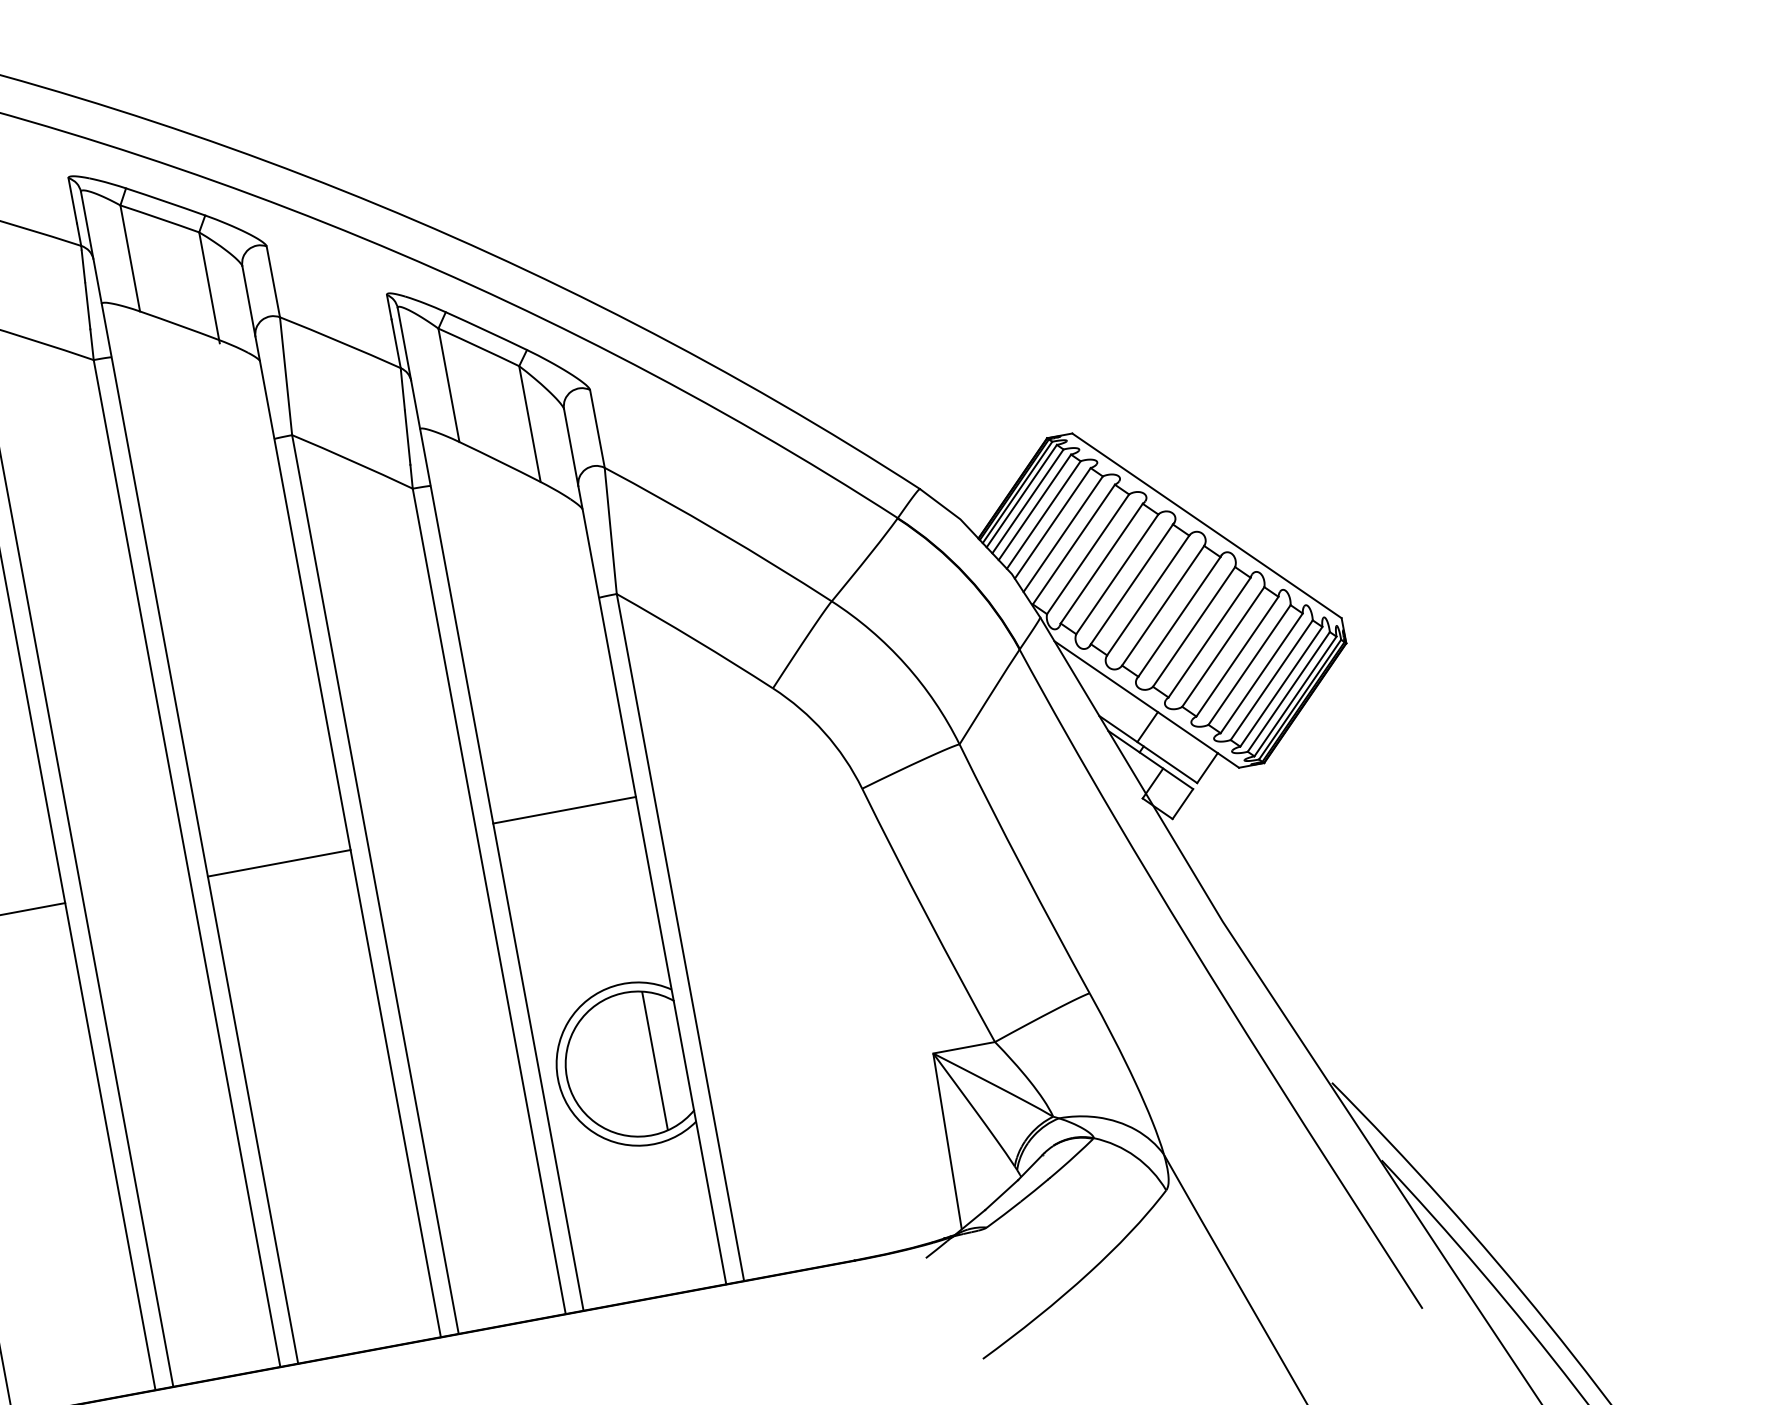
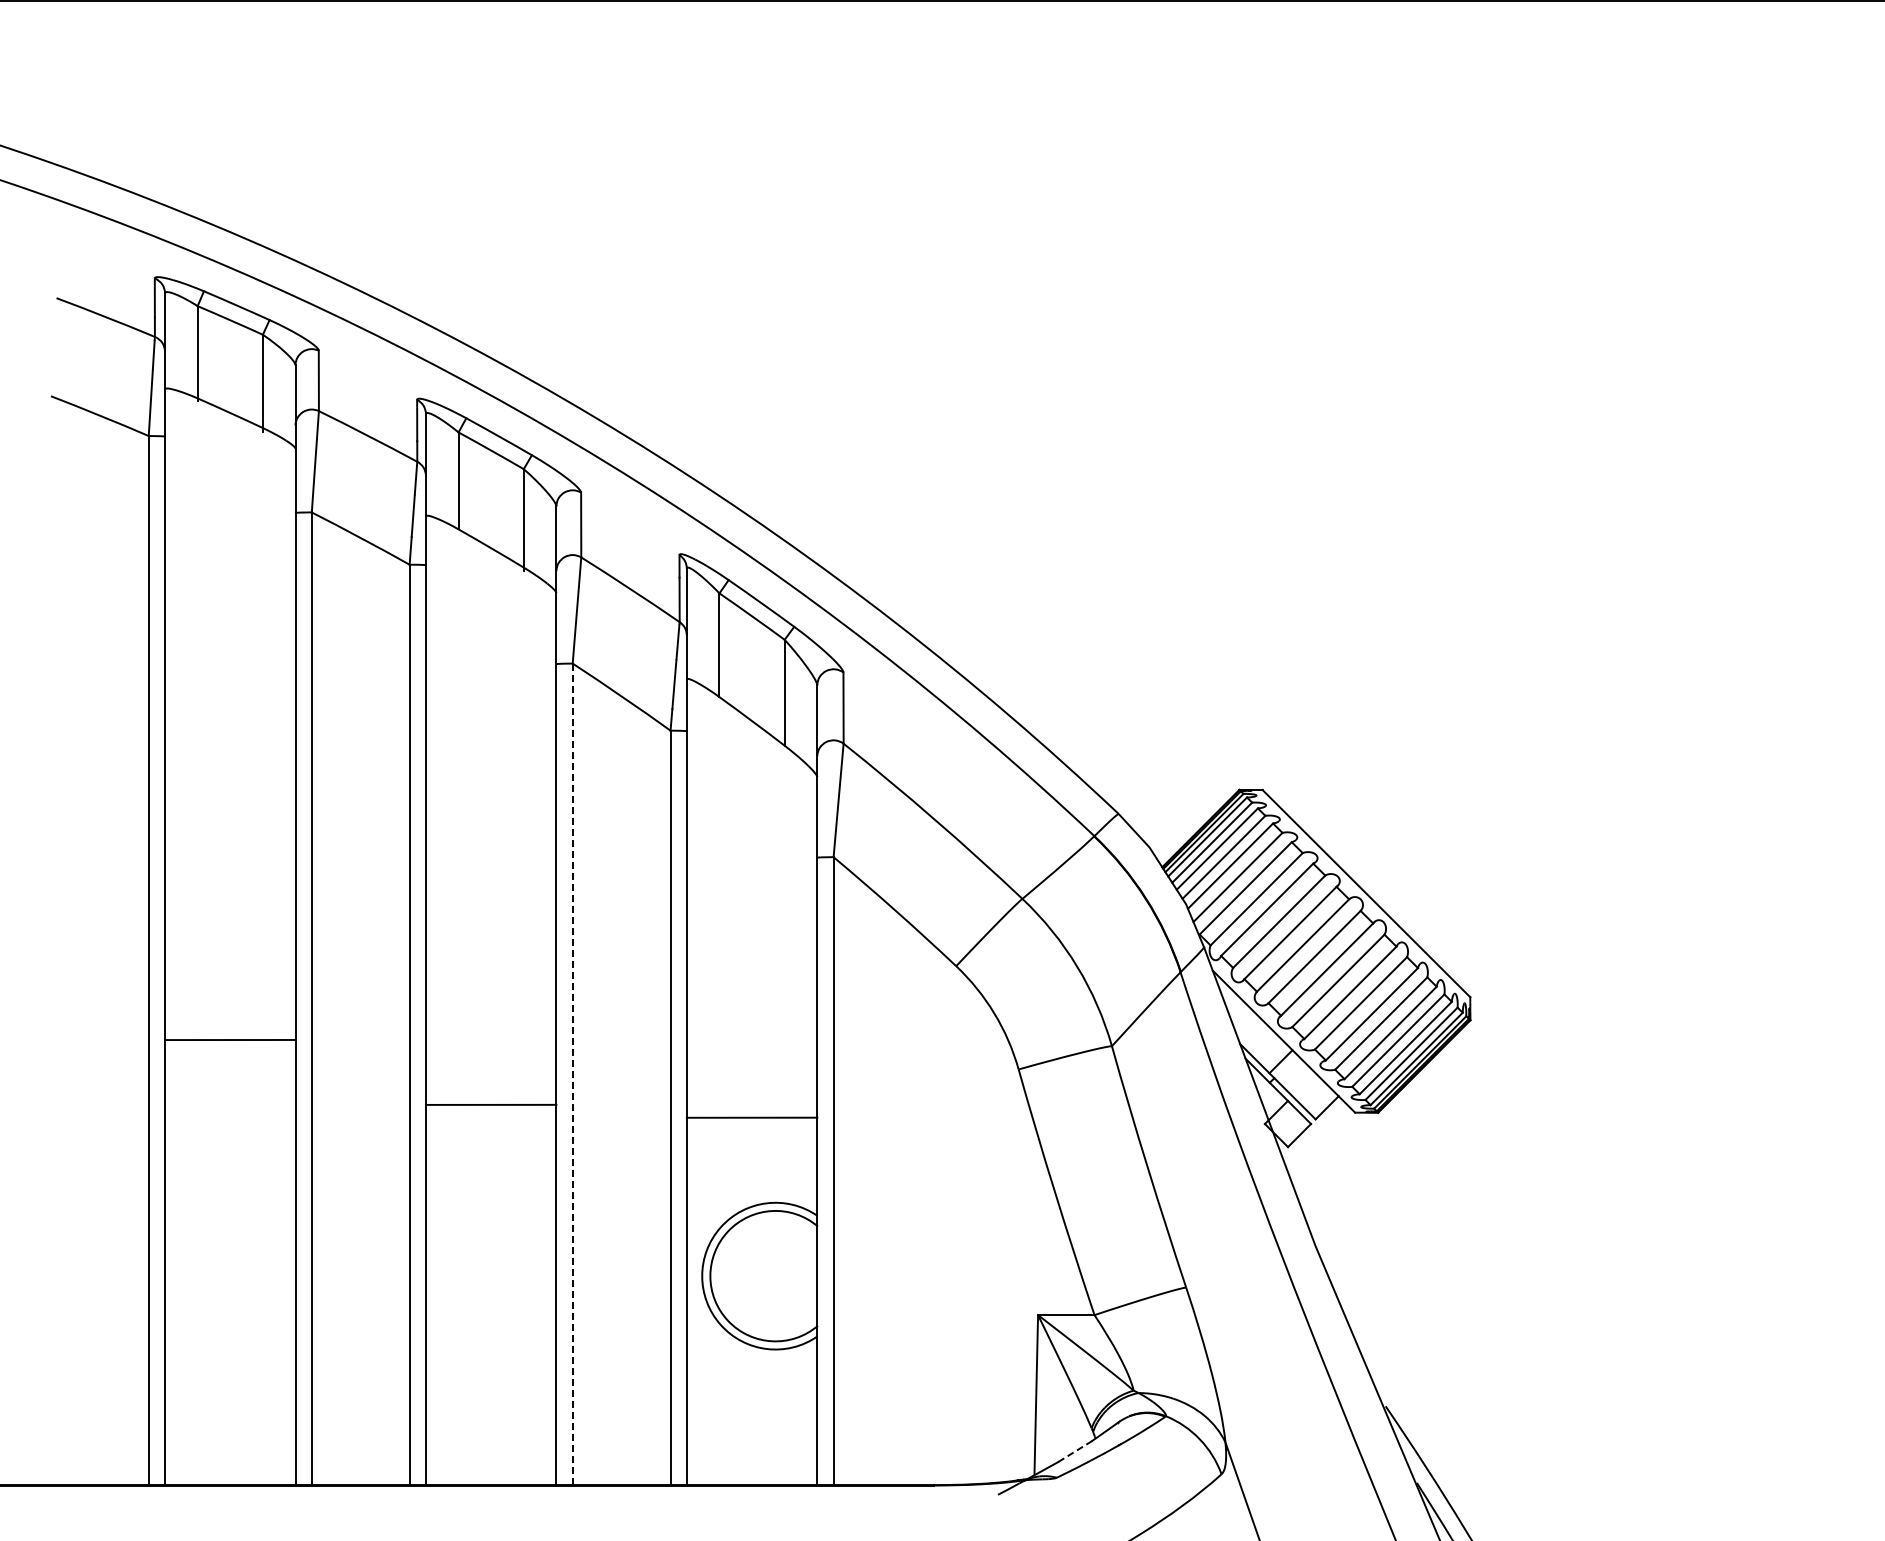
line: (563, 810) -> (751, 1117), moved
line: (278, 863) -> (490, 1104), moved
line: (375, 884) -> (572, 1074), solid -> dashed
line: (654, 1060) -> (790, 1275), removed
line: (1001, 1195) -> (1075, 1451), solid -> dashed

